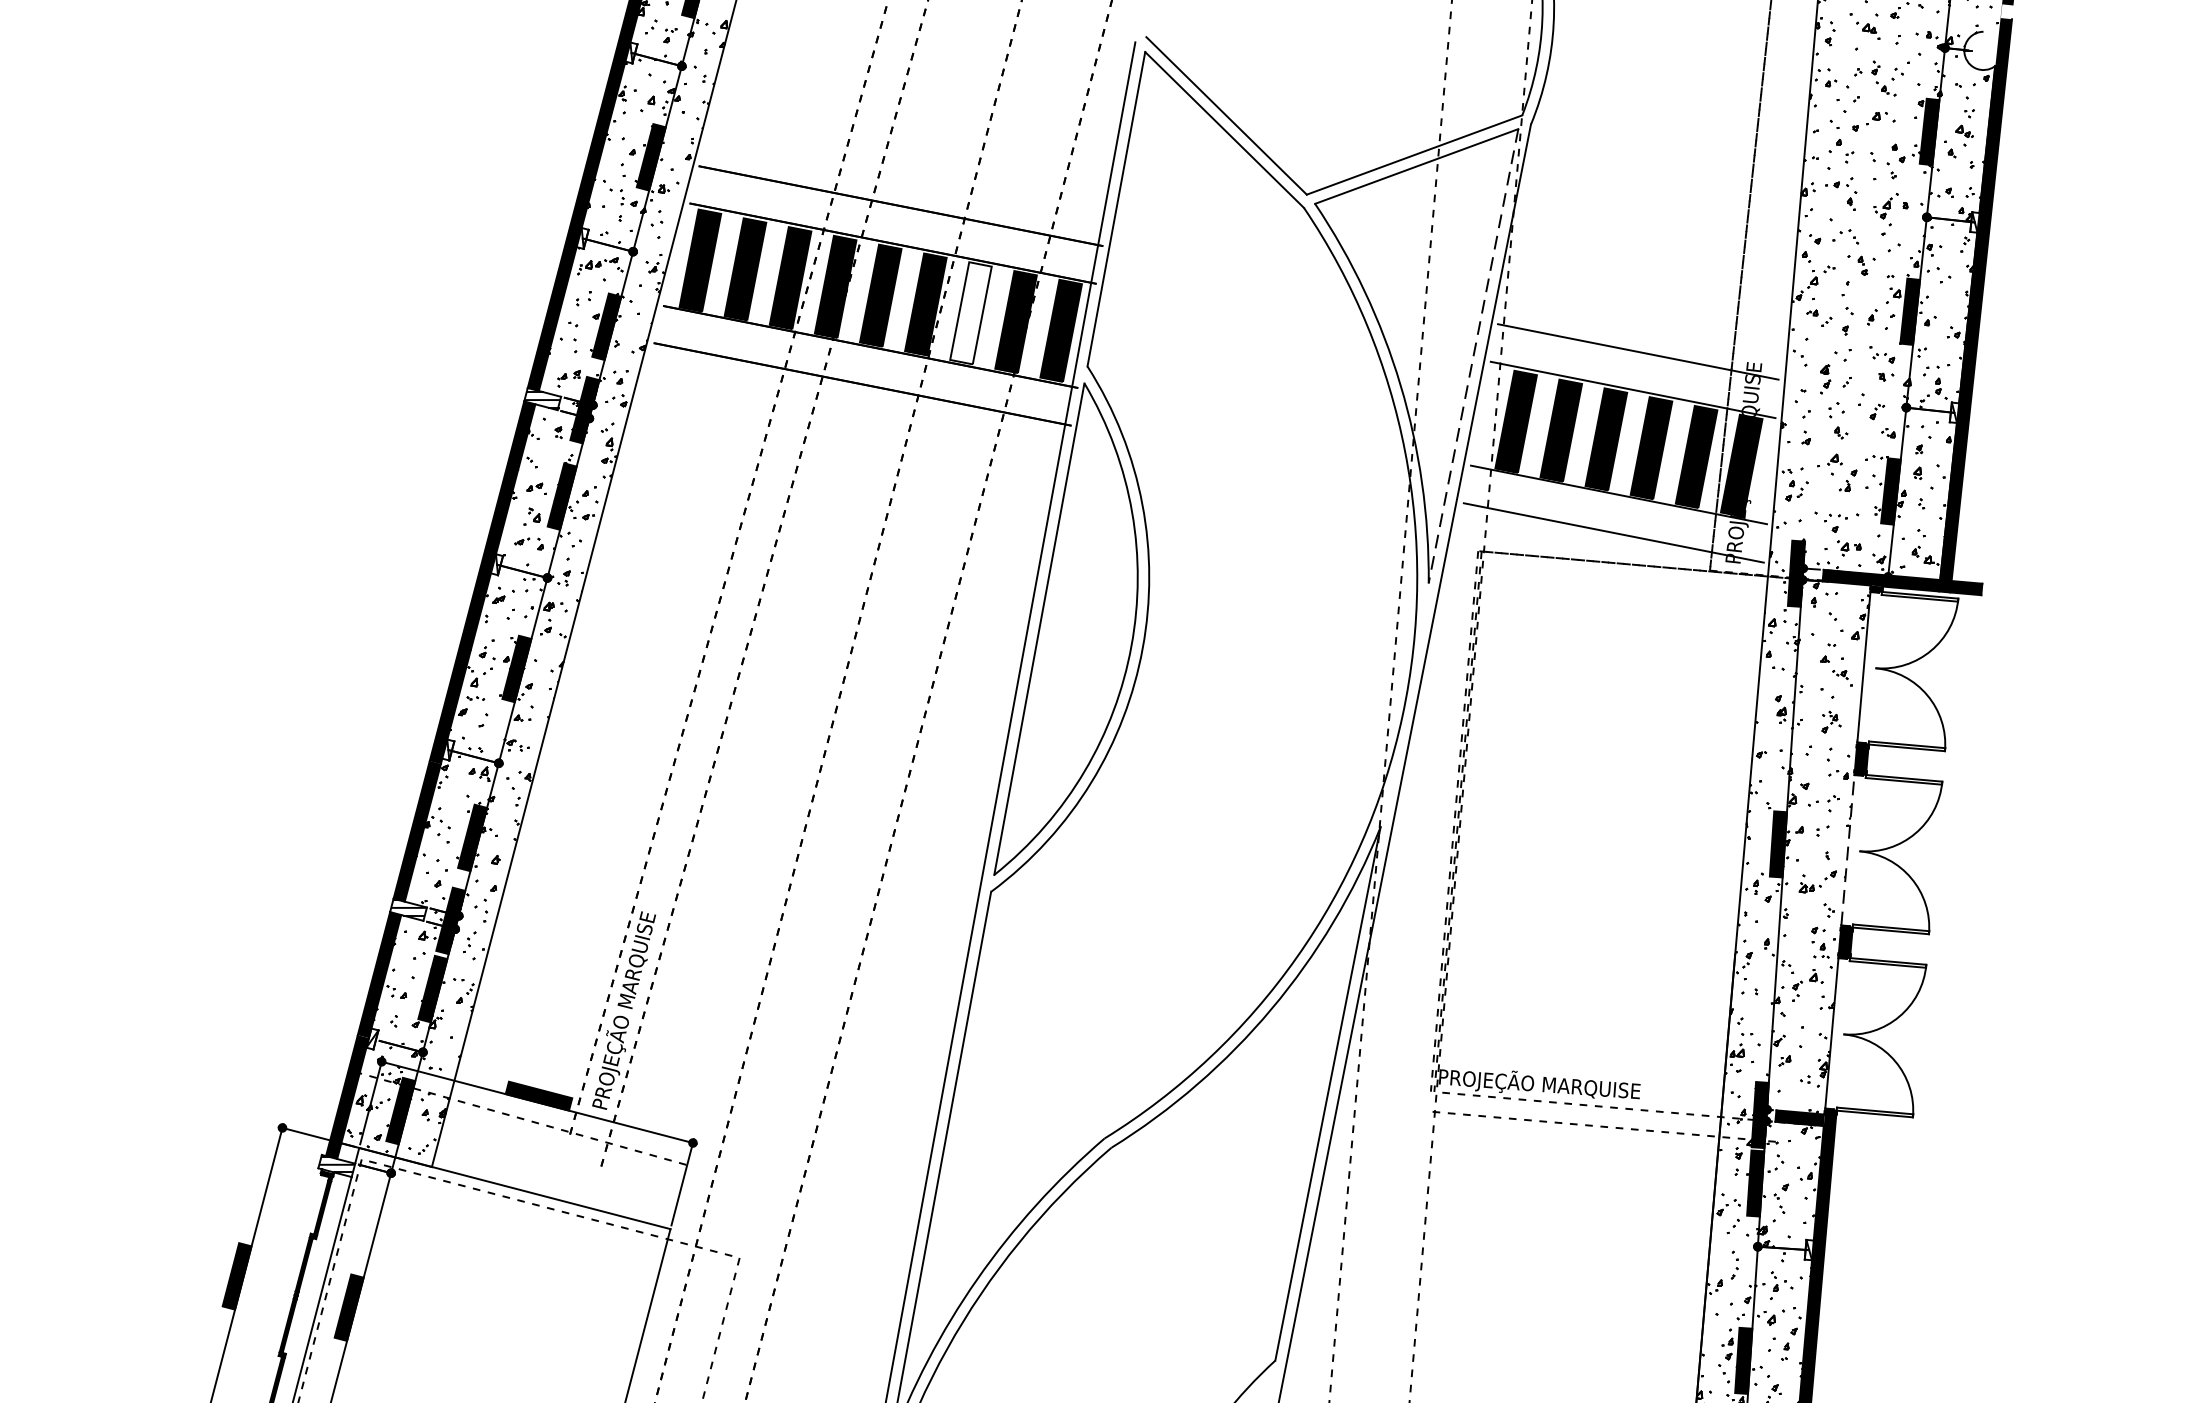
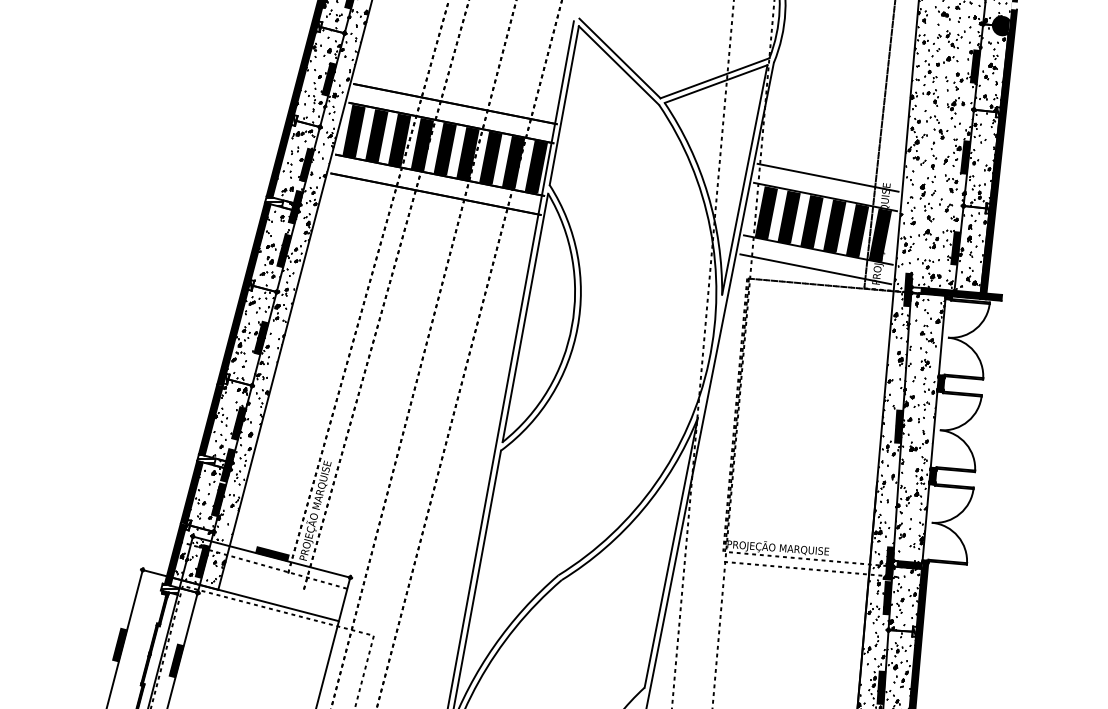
fill: (1981, 50) -> (1001, 25), added
fill: (970, 313) -> (490, 158), added
line: (1472, 357) -> (744, 180), dashed -> solid
line: (1848, 849) -> (934, 429), dashed -> solid

